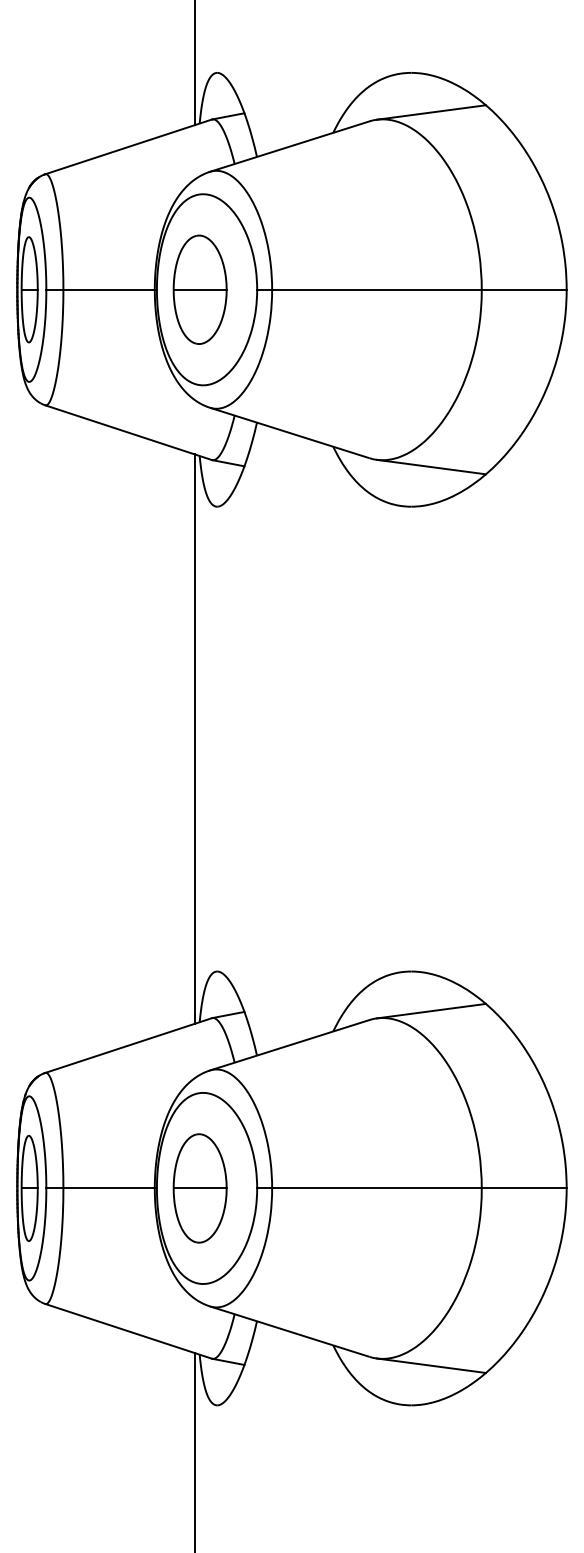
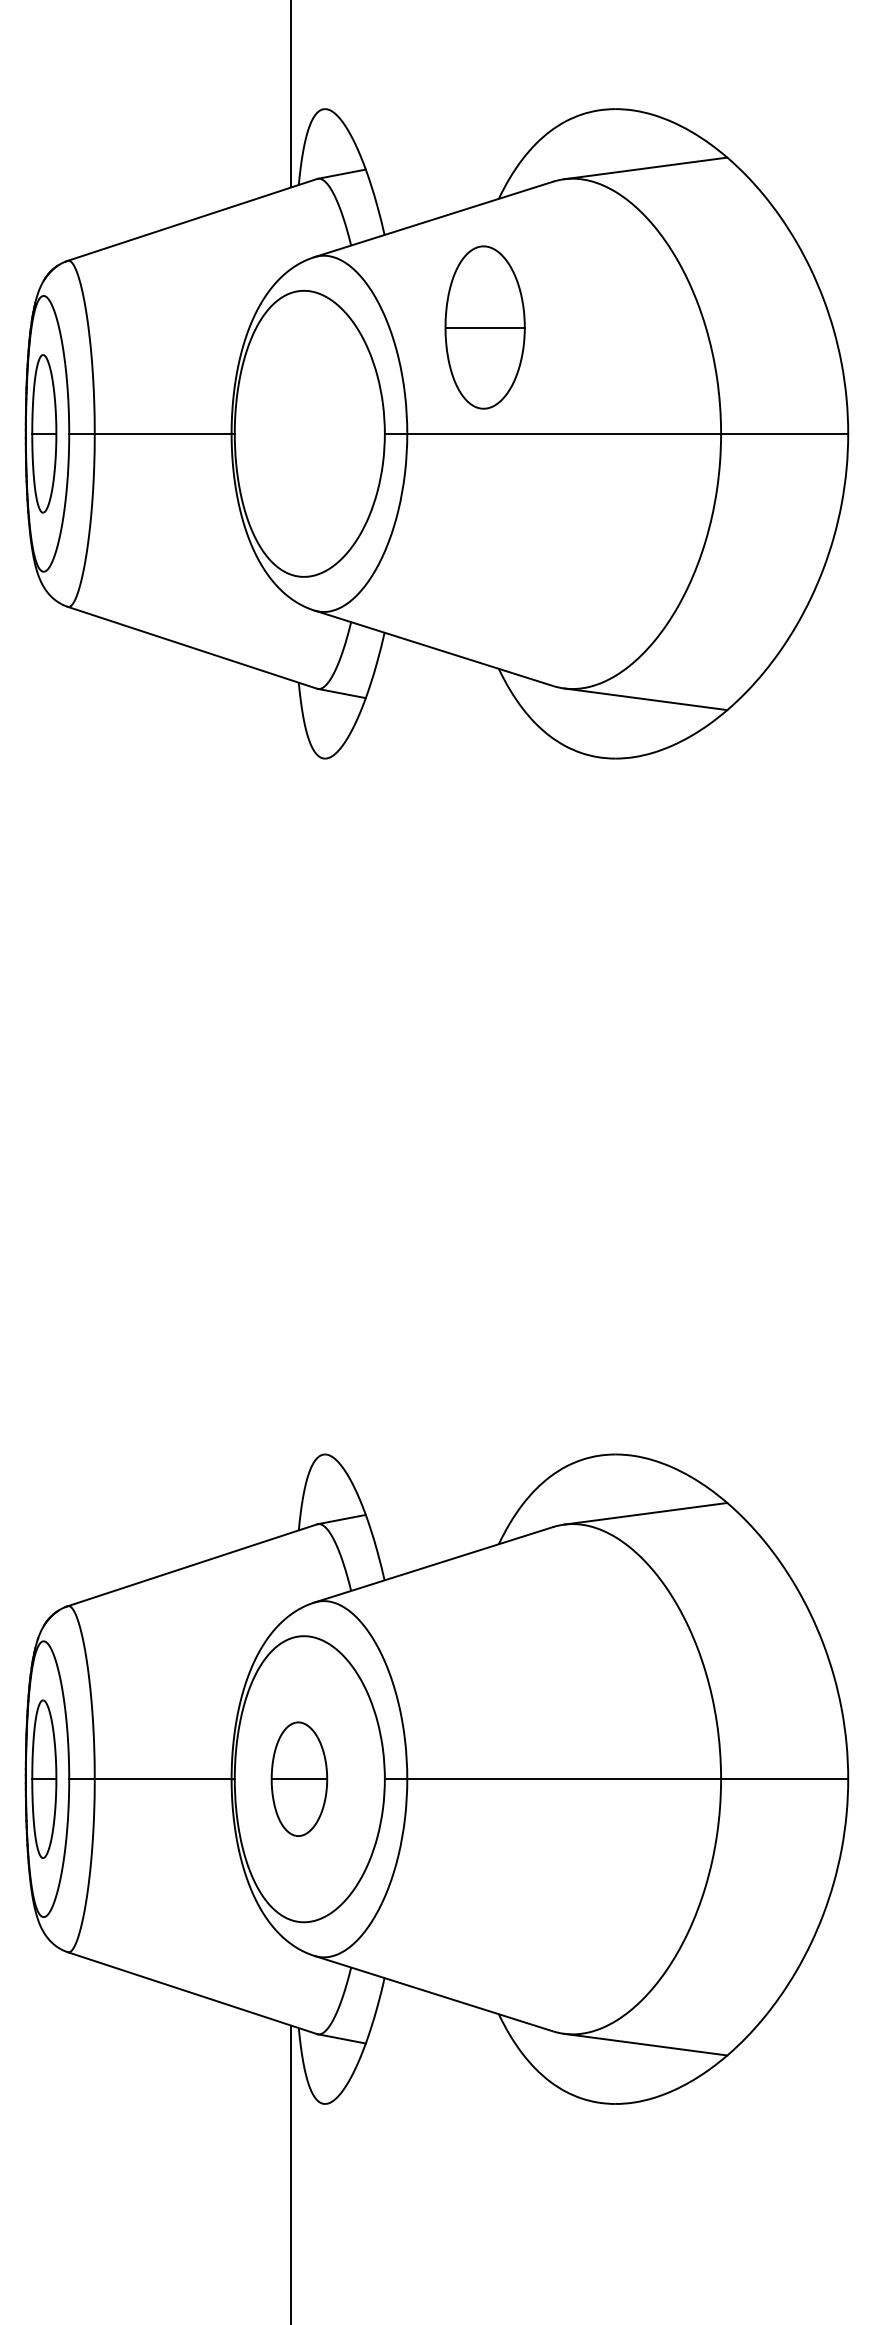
part: (199, 289) -> (484, 327), moved
line: (194, 738) -> (291, 1105), removed
part: (199, 1188) -> (298, 1779), size x0.7

